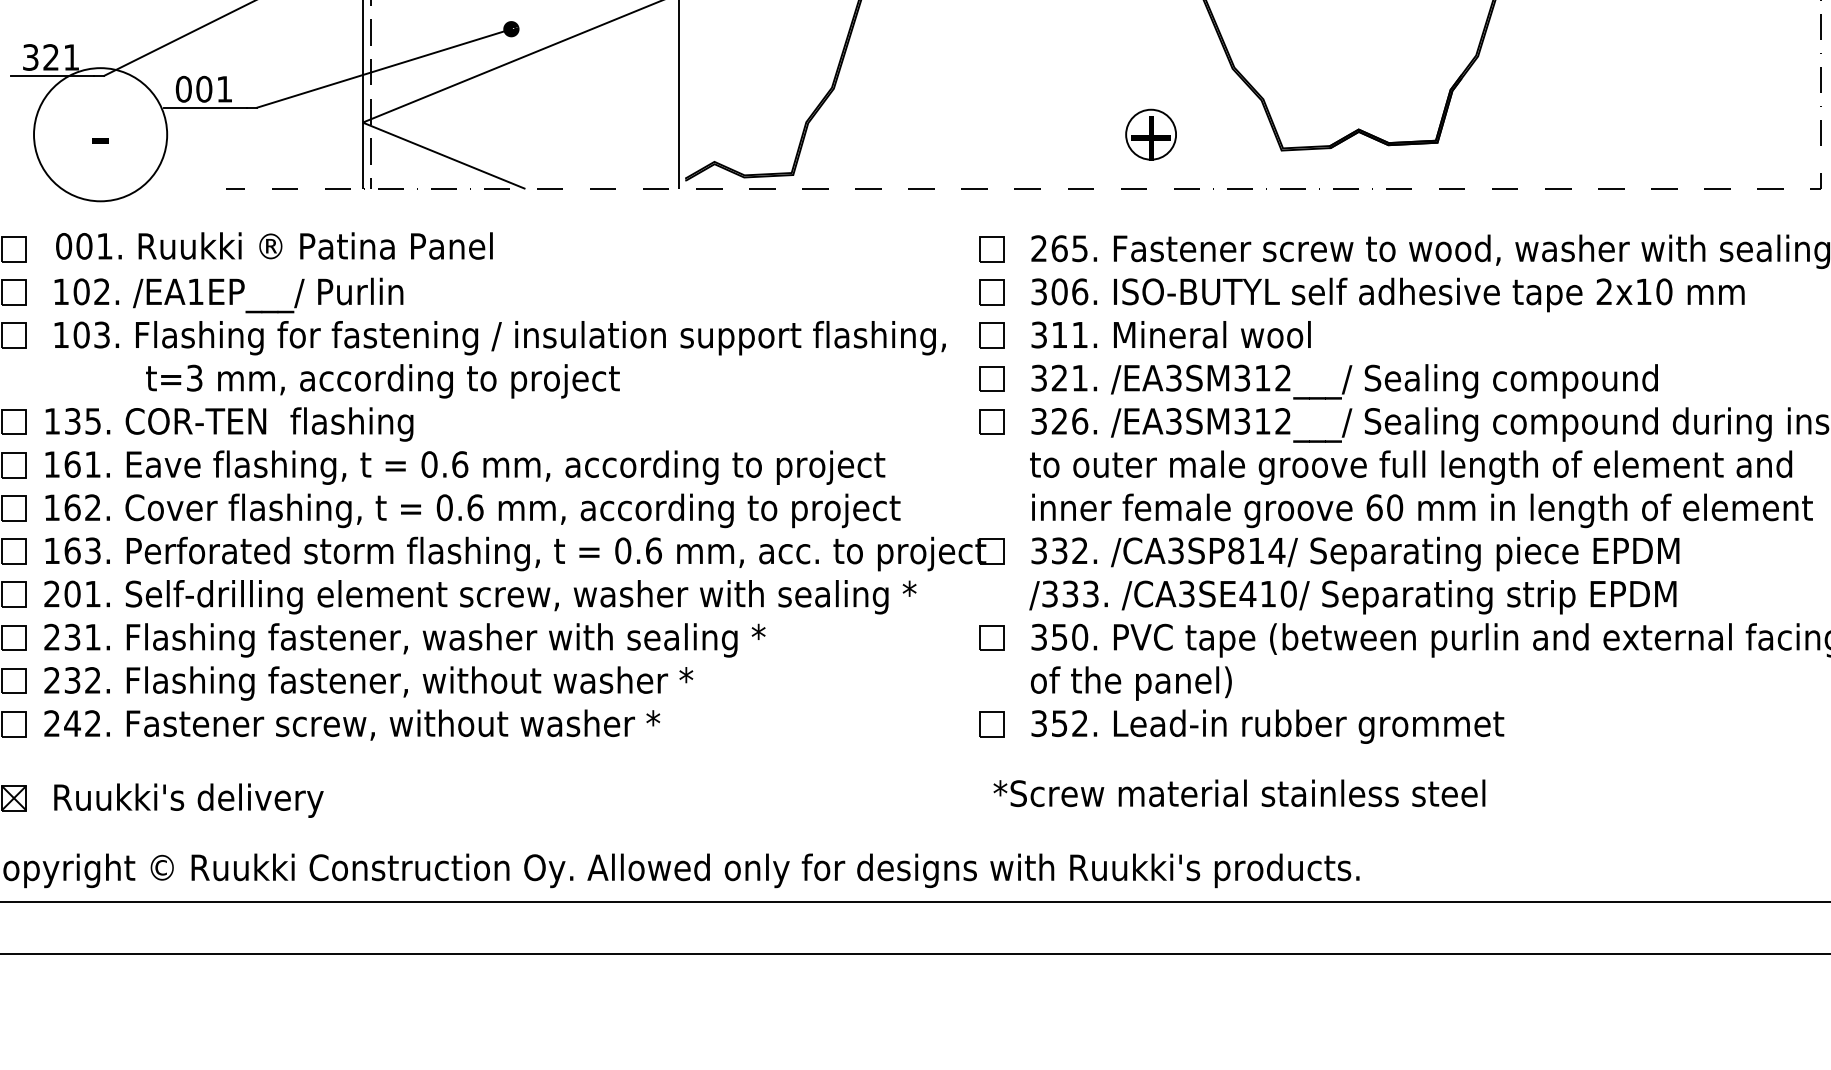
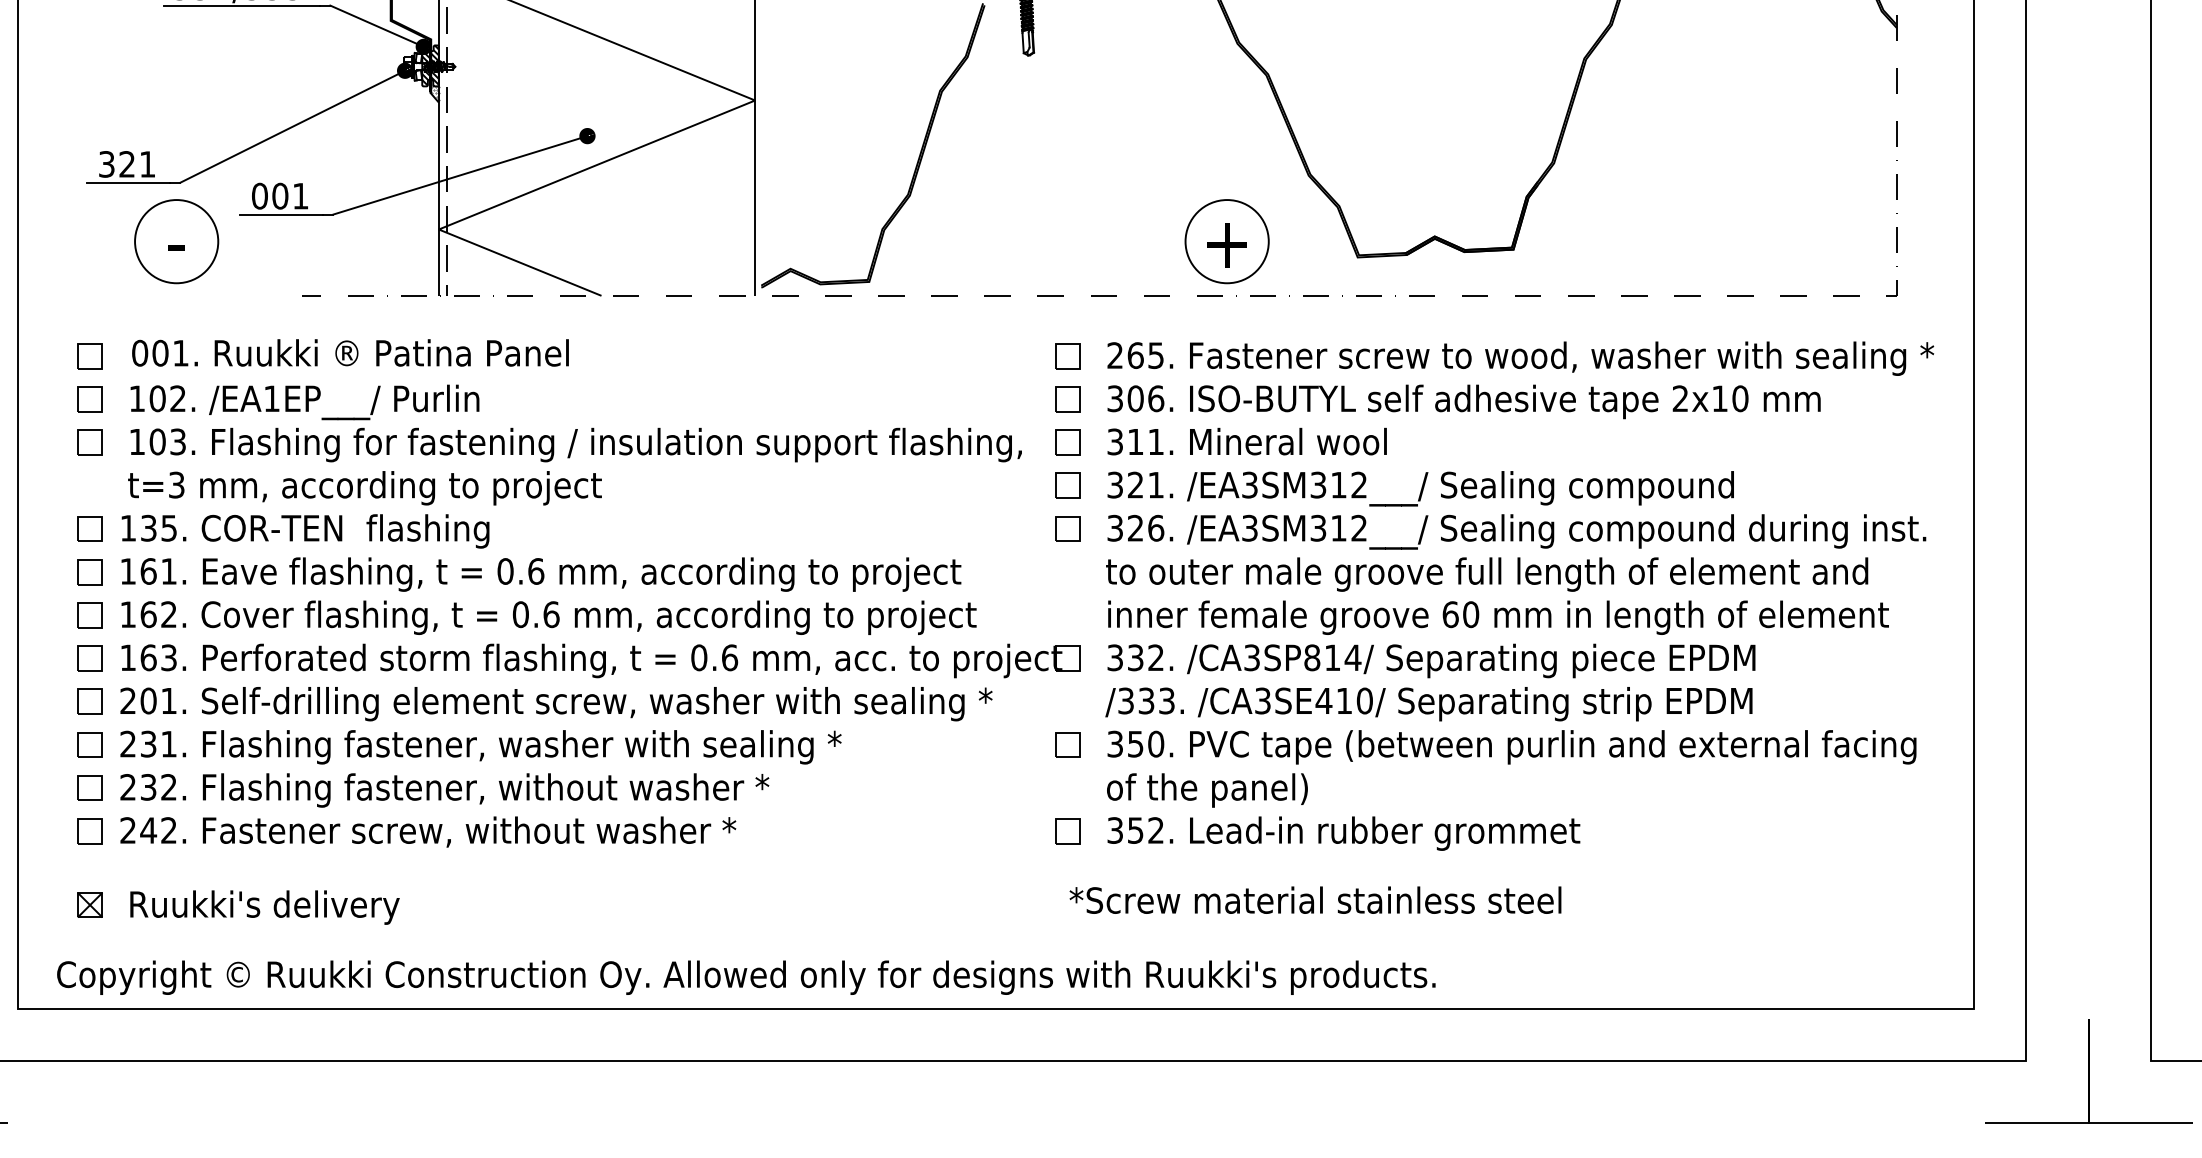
circle: (100, 134) -> (176, 241), size x0.62
circle: (1150, 134) -> (1226, 241), size x1.67
text: (382, 381) -> (364, 488), moved

